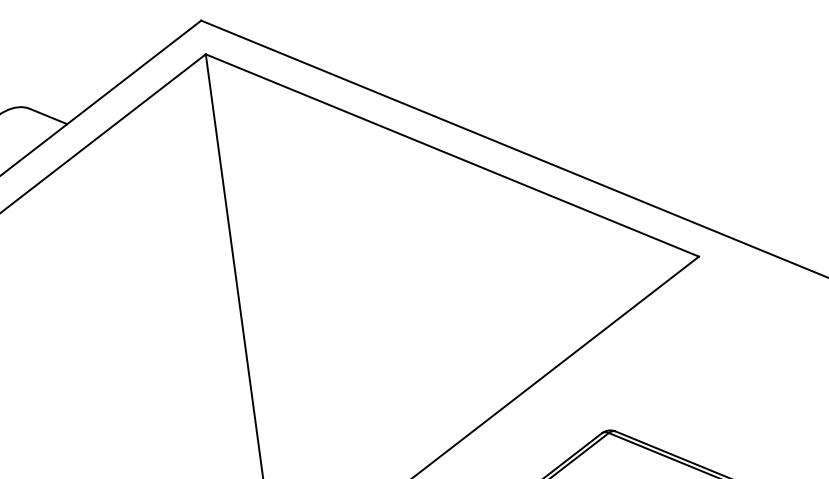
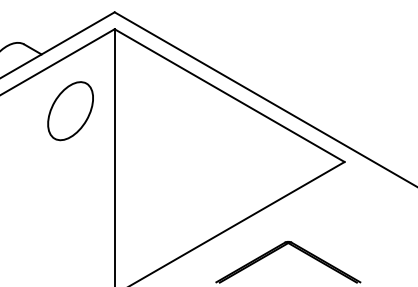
part: (140, 229) -> (70, 111), added

